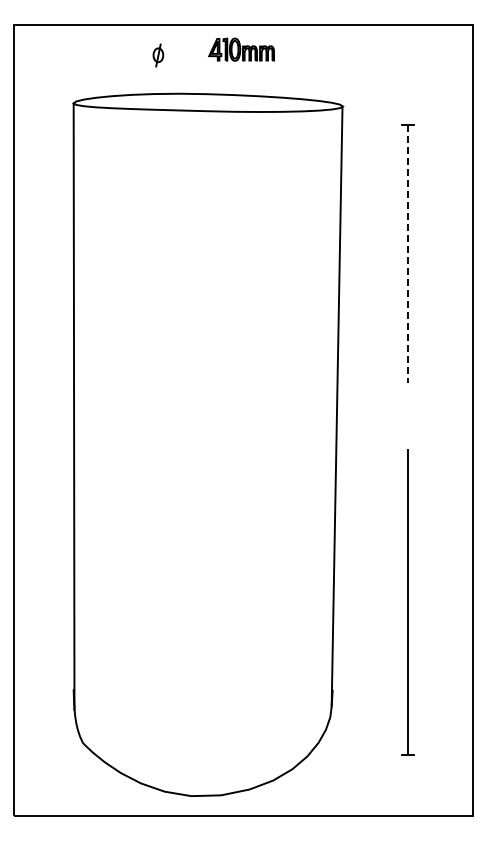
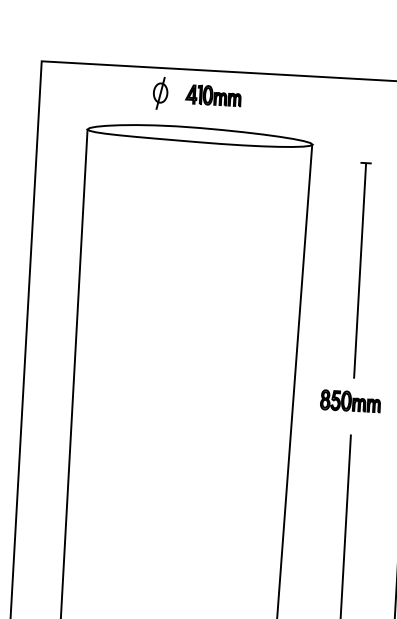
part: (241, 49) -> (213, 95), moved
part: (158, 55) -> (160, 93), size x1.67
line: (407, 253) -> (359, 270), dashed -> solid
part: (405, 409) -> (350, 400), added

